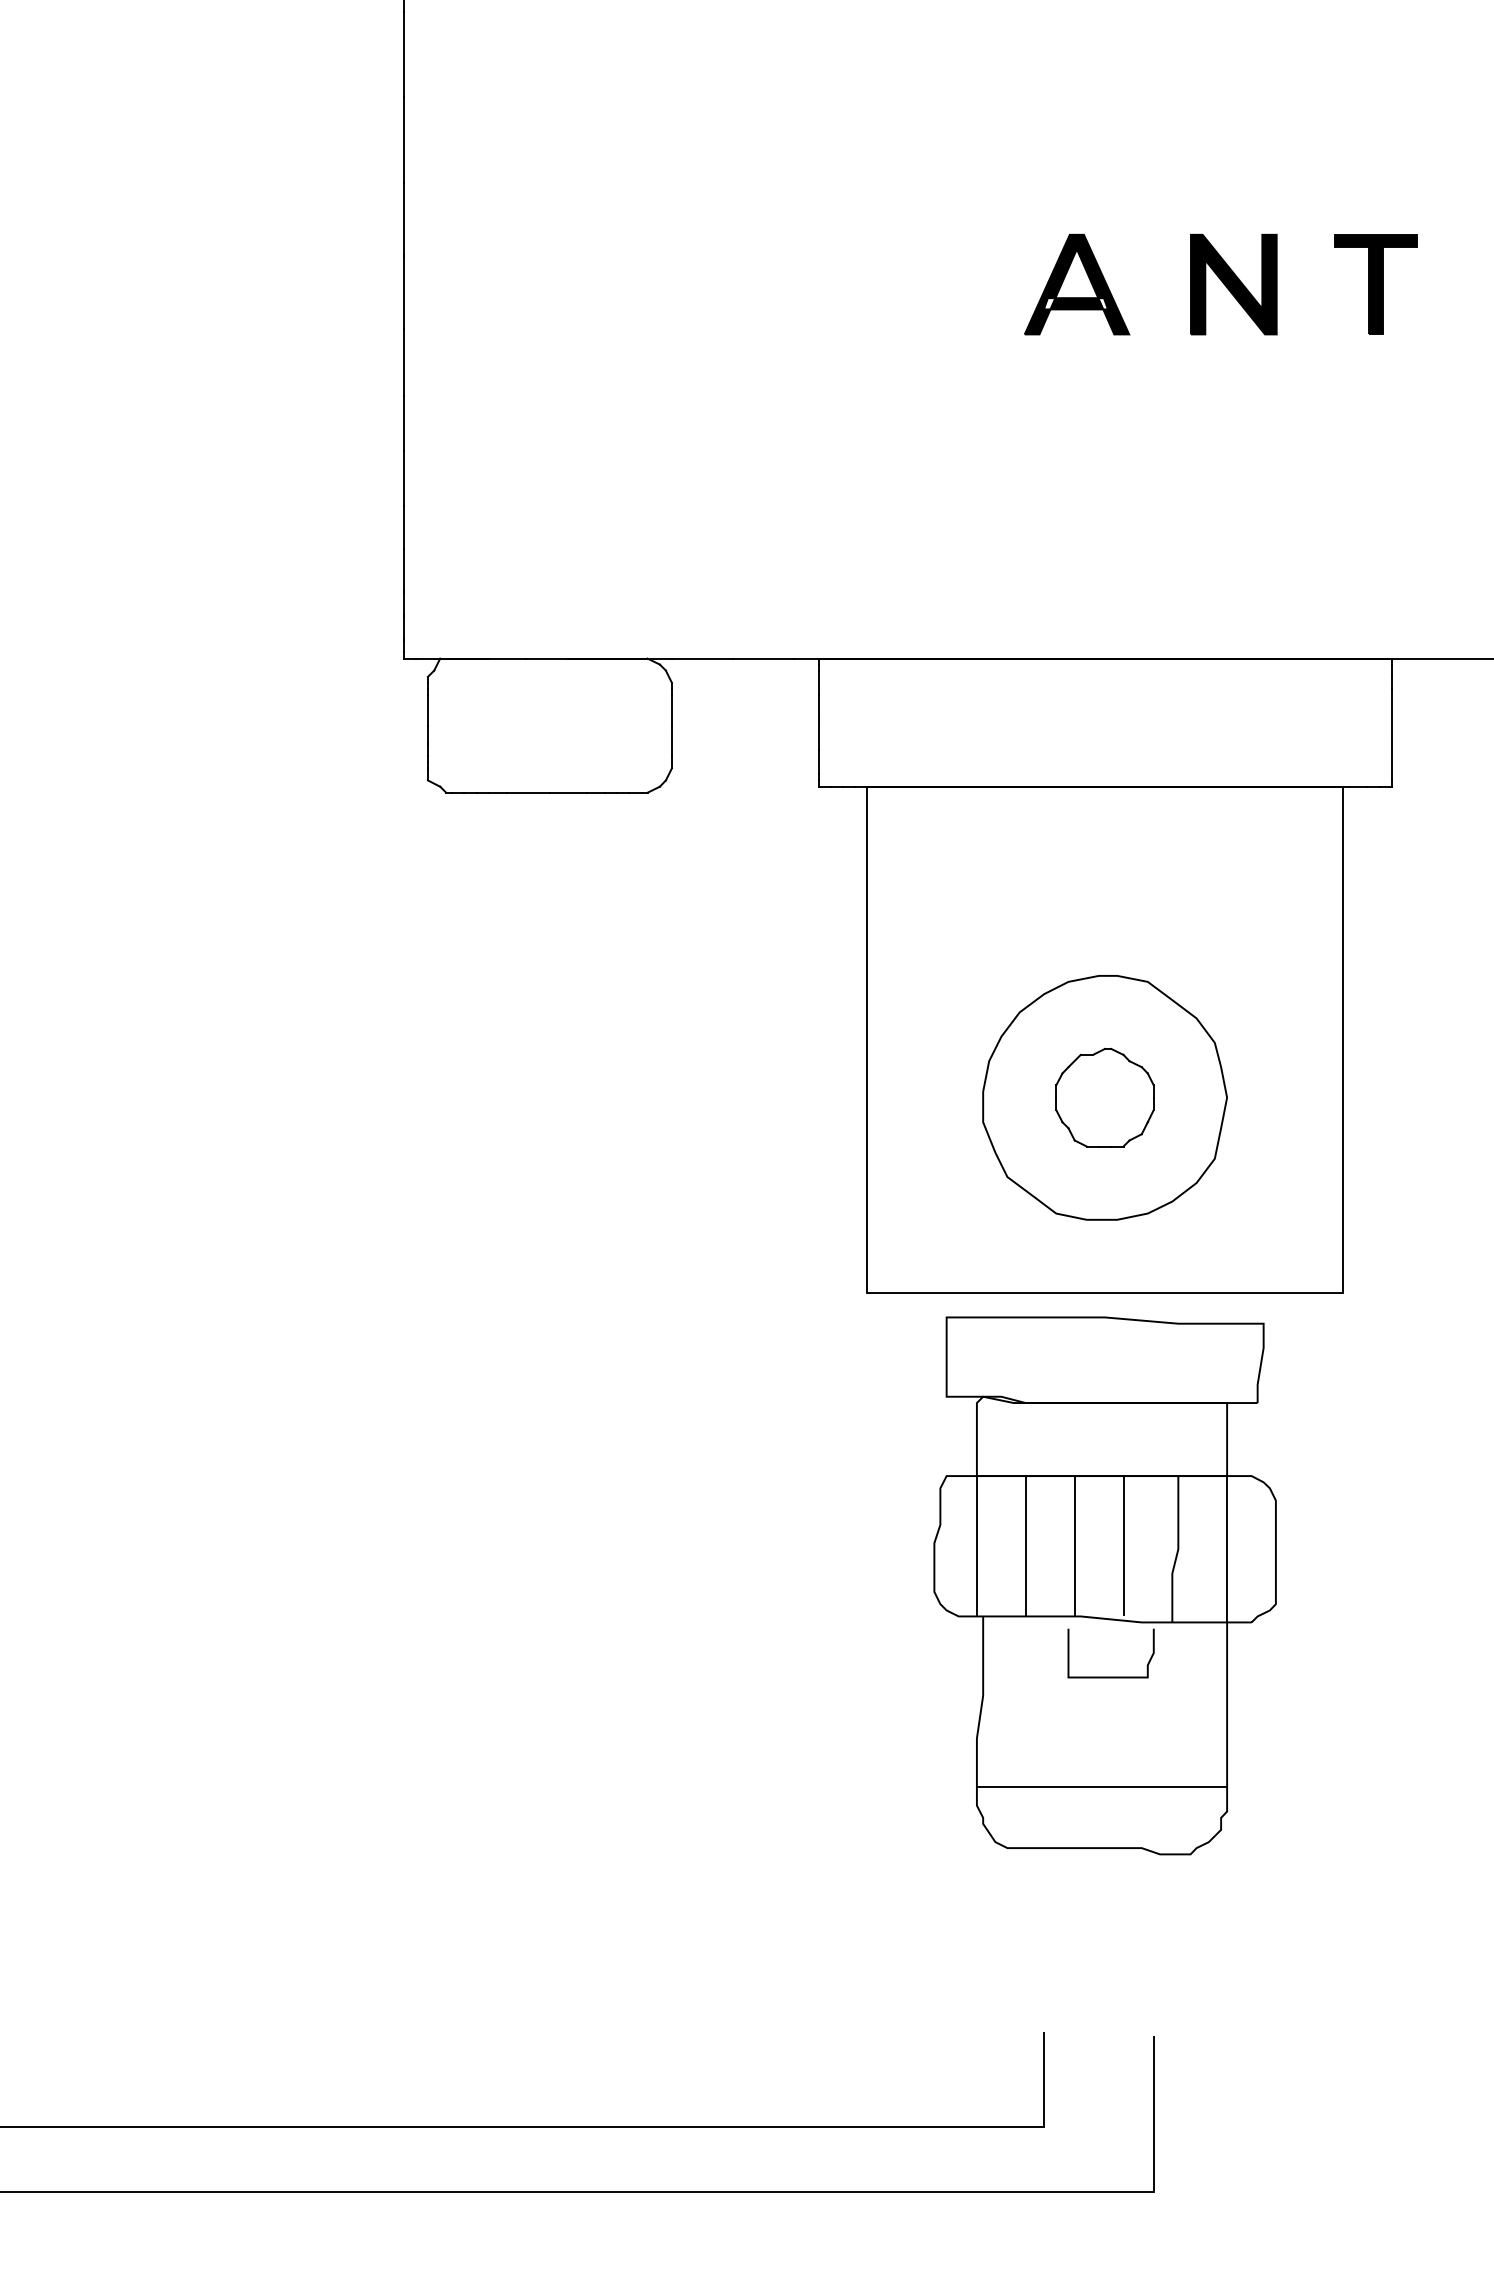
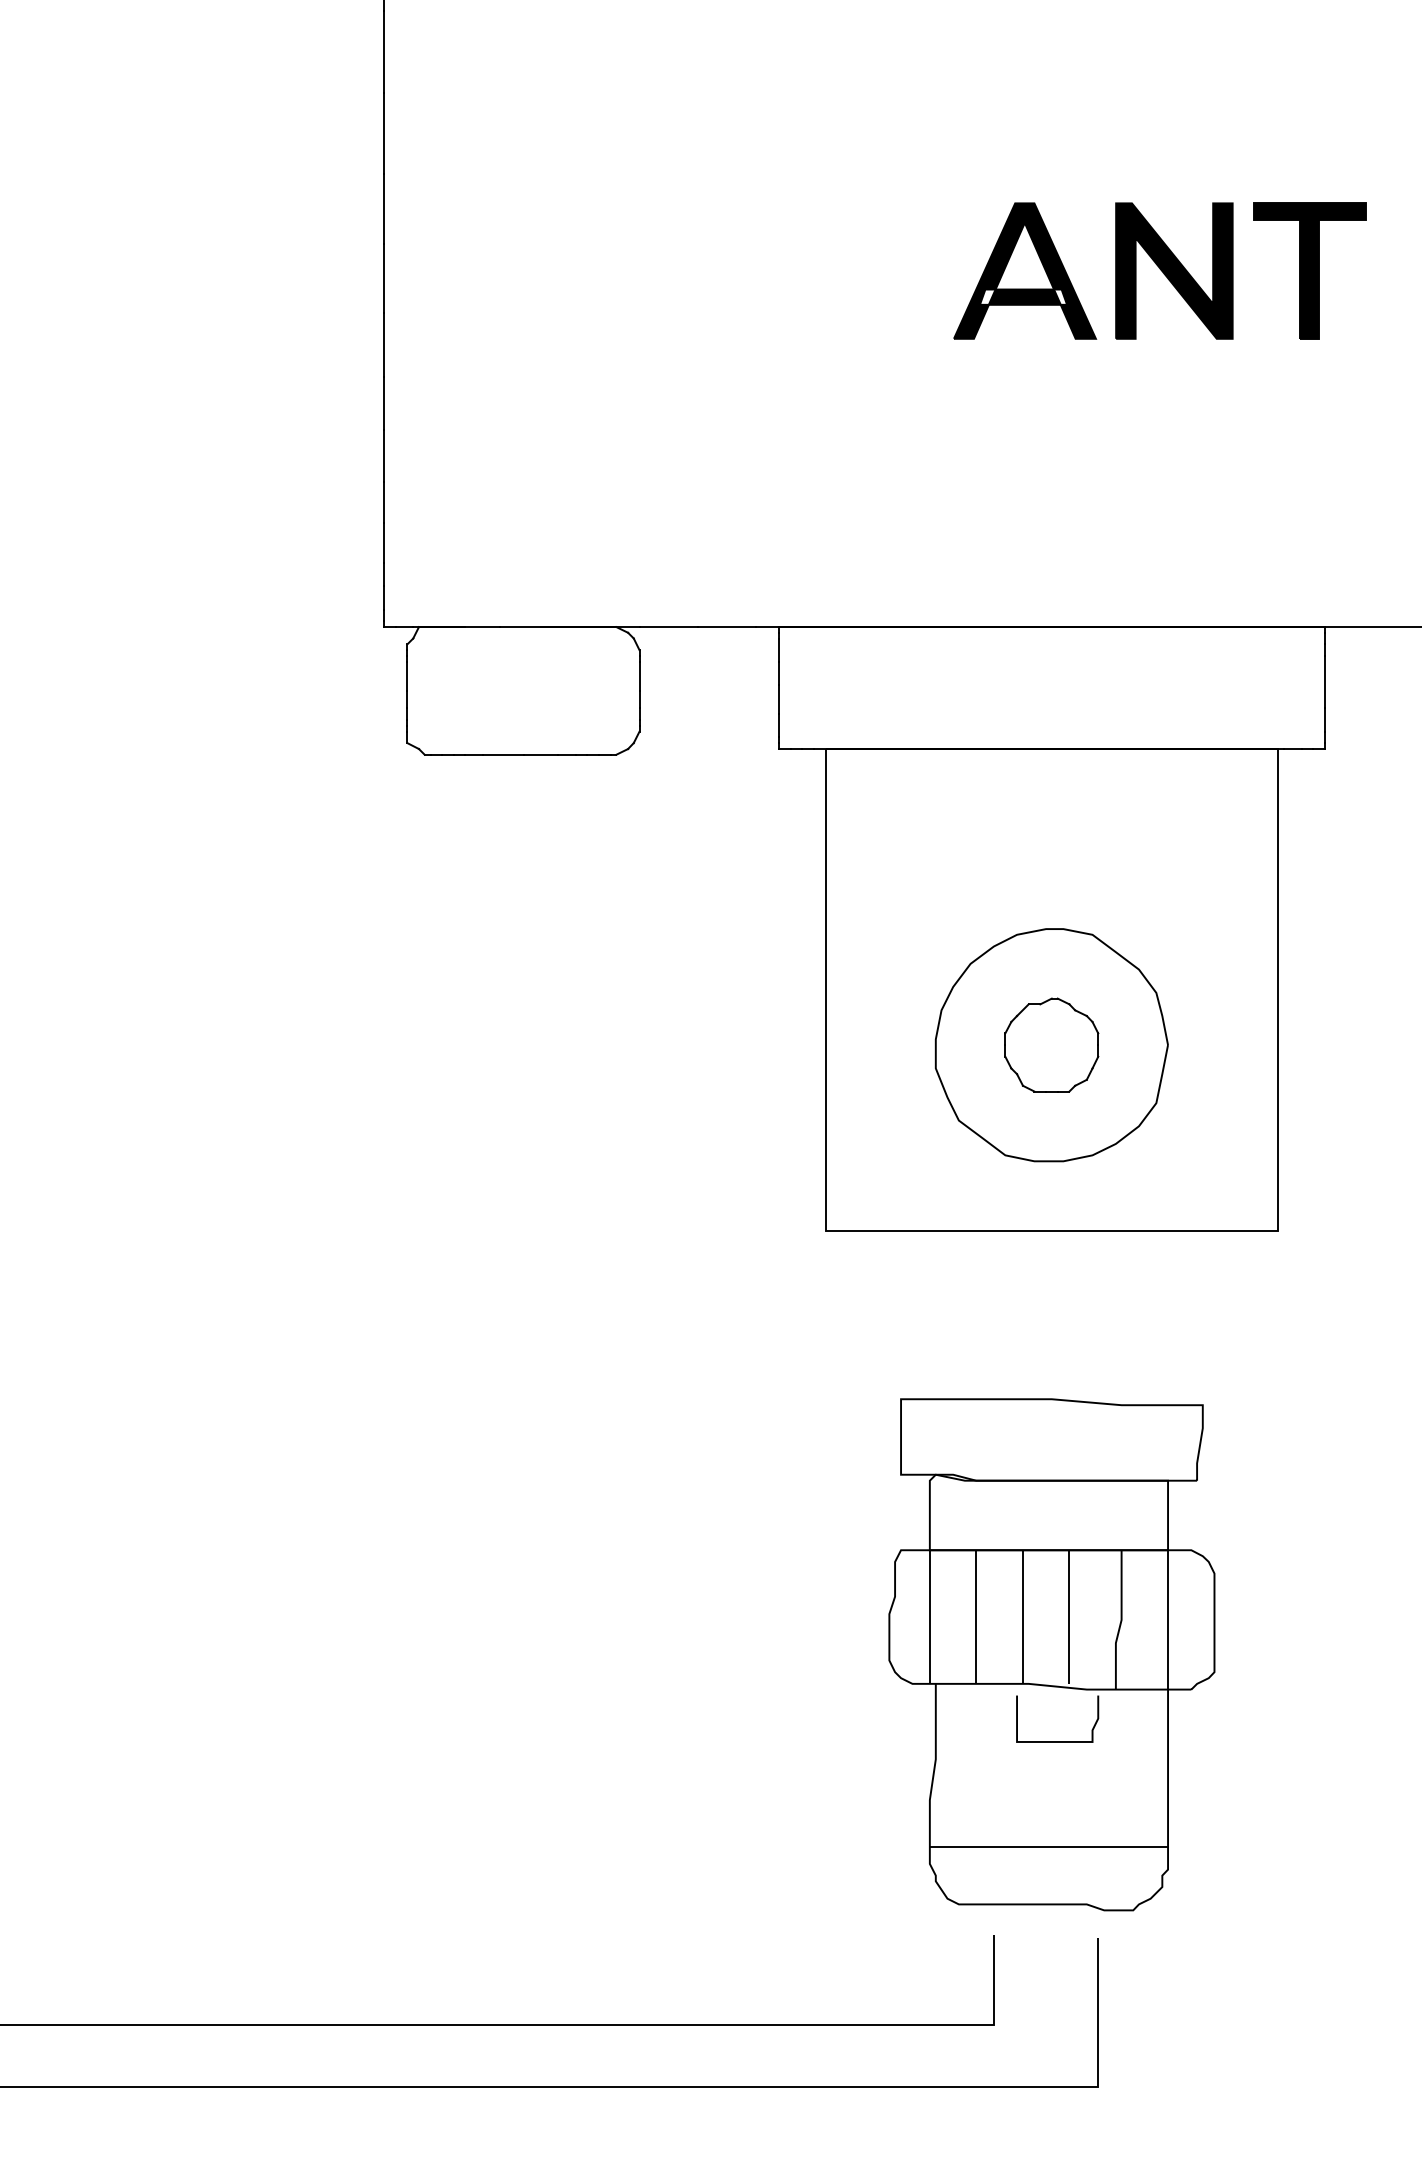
part: (1077, 284) -> (1025, 270), size x1.43
part: (1233, 284) -> (1174, 270), size x1.43
part: (1375, 284) -> (1309, 270), size x1.43
part: (1104, 1585) -> (1051, 1654), moved

